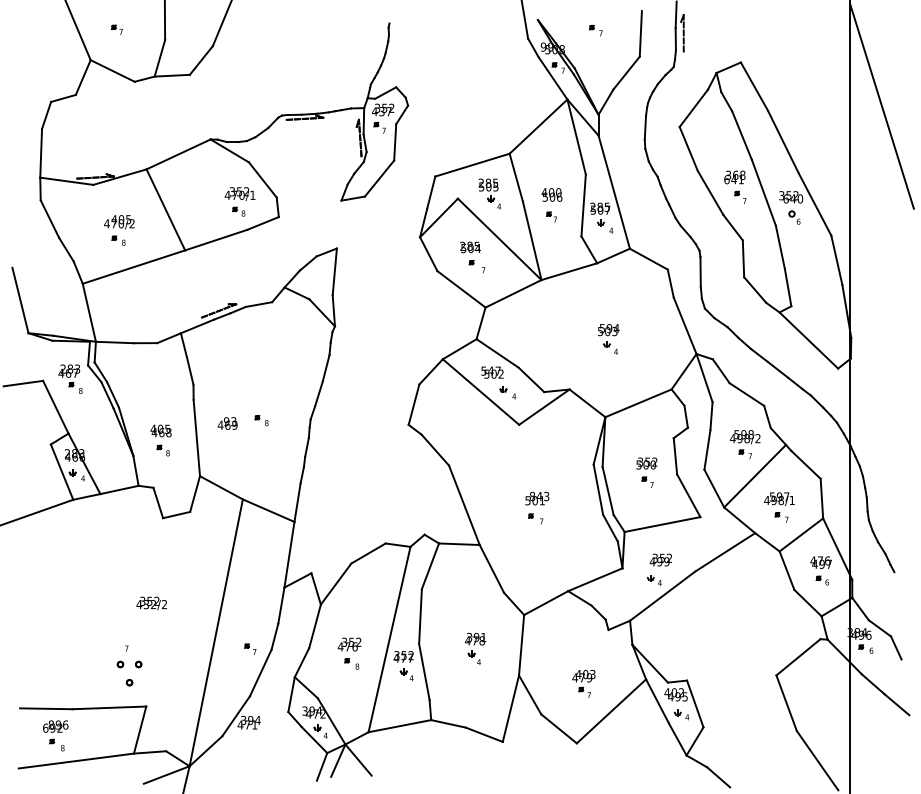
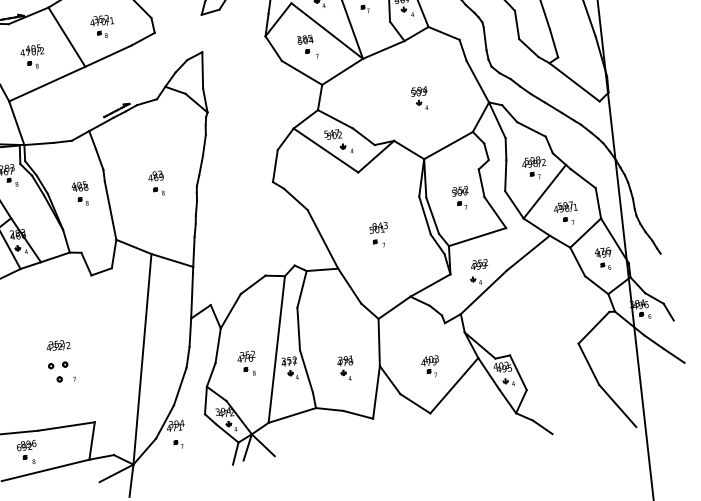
part: (239, 201) -> (102, 26), moved
text: (227, 423) -> (155, 176), moved
part: (160, 440) -> (80, 194), moved
text: (151, 603) -> (58, 345), moved
part: (250, 648) -> (178, 444), moved
part: (475, 648) -> (346, 368), moved
part: (129, 673) -> (58, 372), moved

